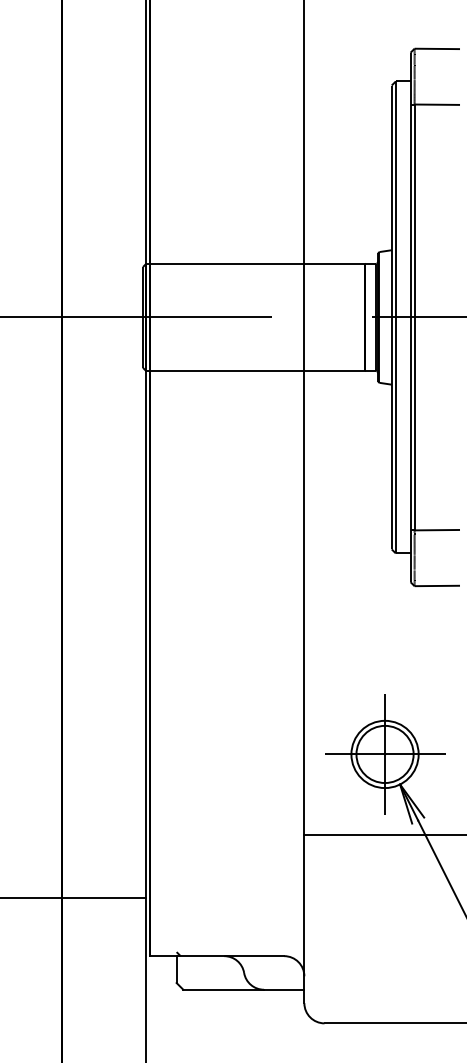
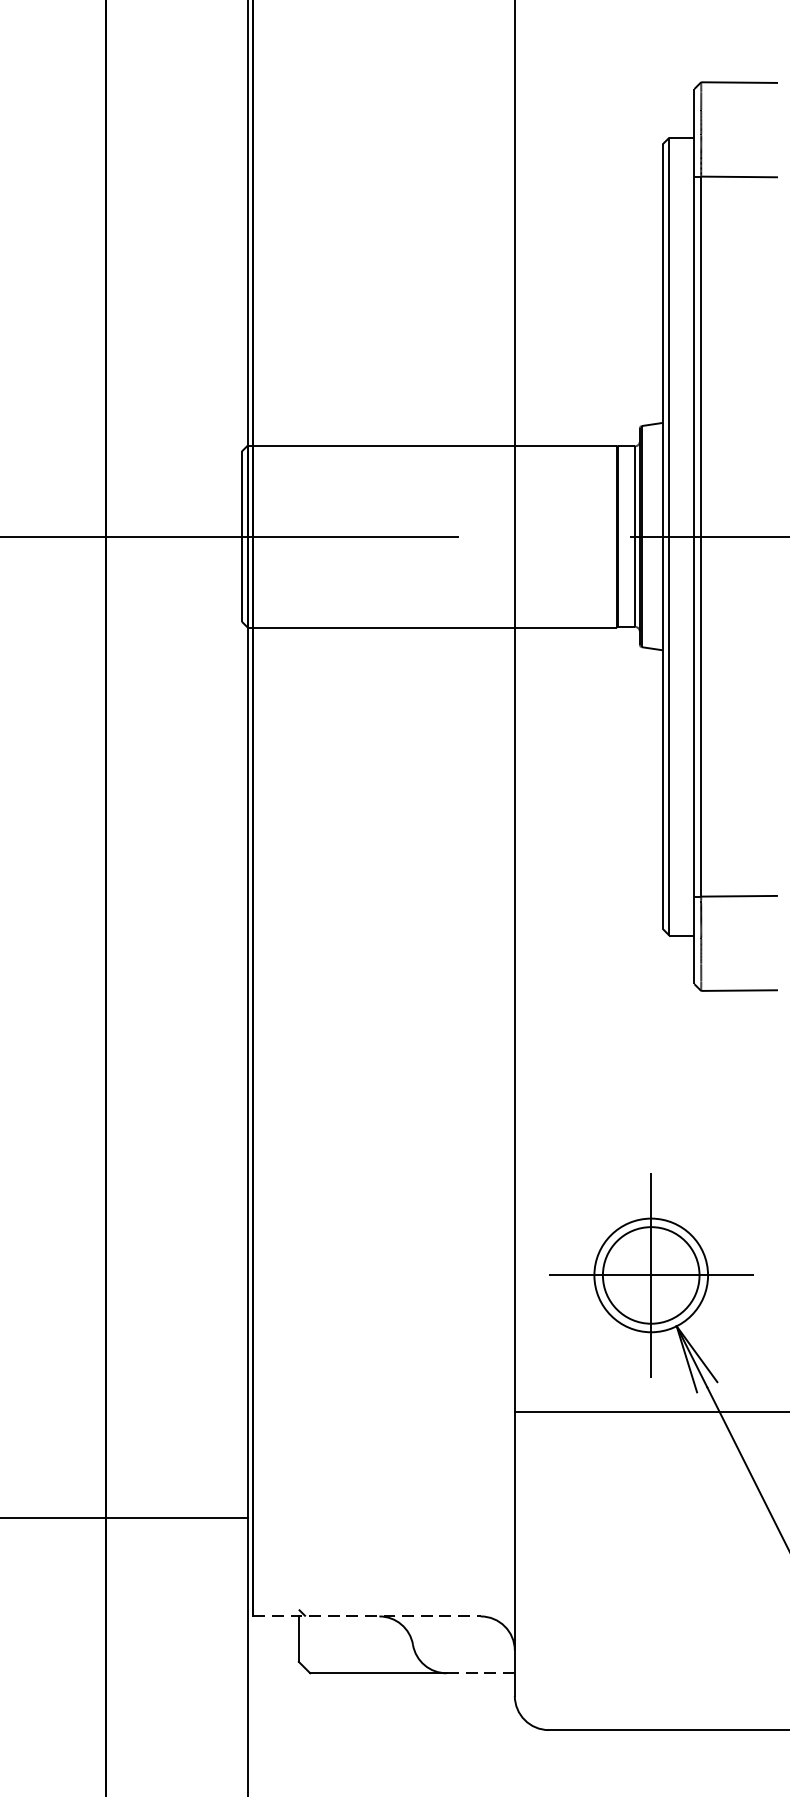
line: (217, 956) -> (367, 1617), solid -> dashed
line: (283, 989) -> (479, 1672), solid -> dashed

